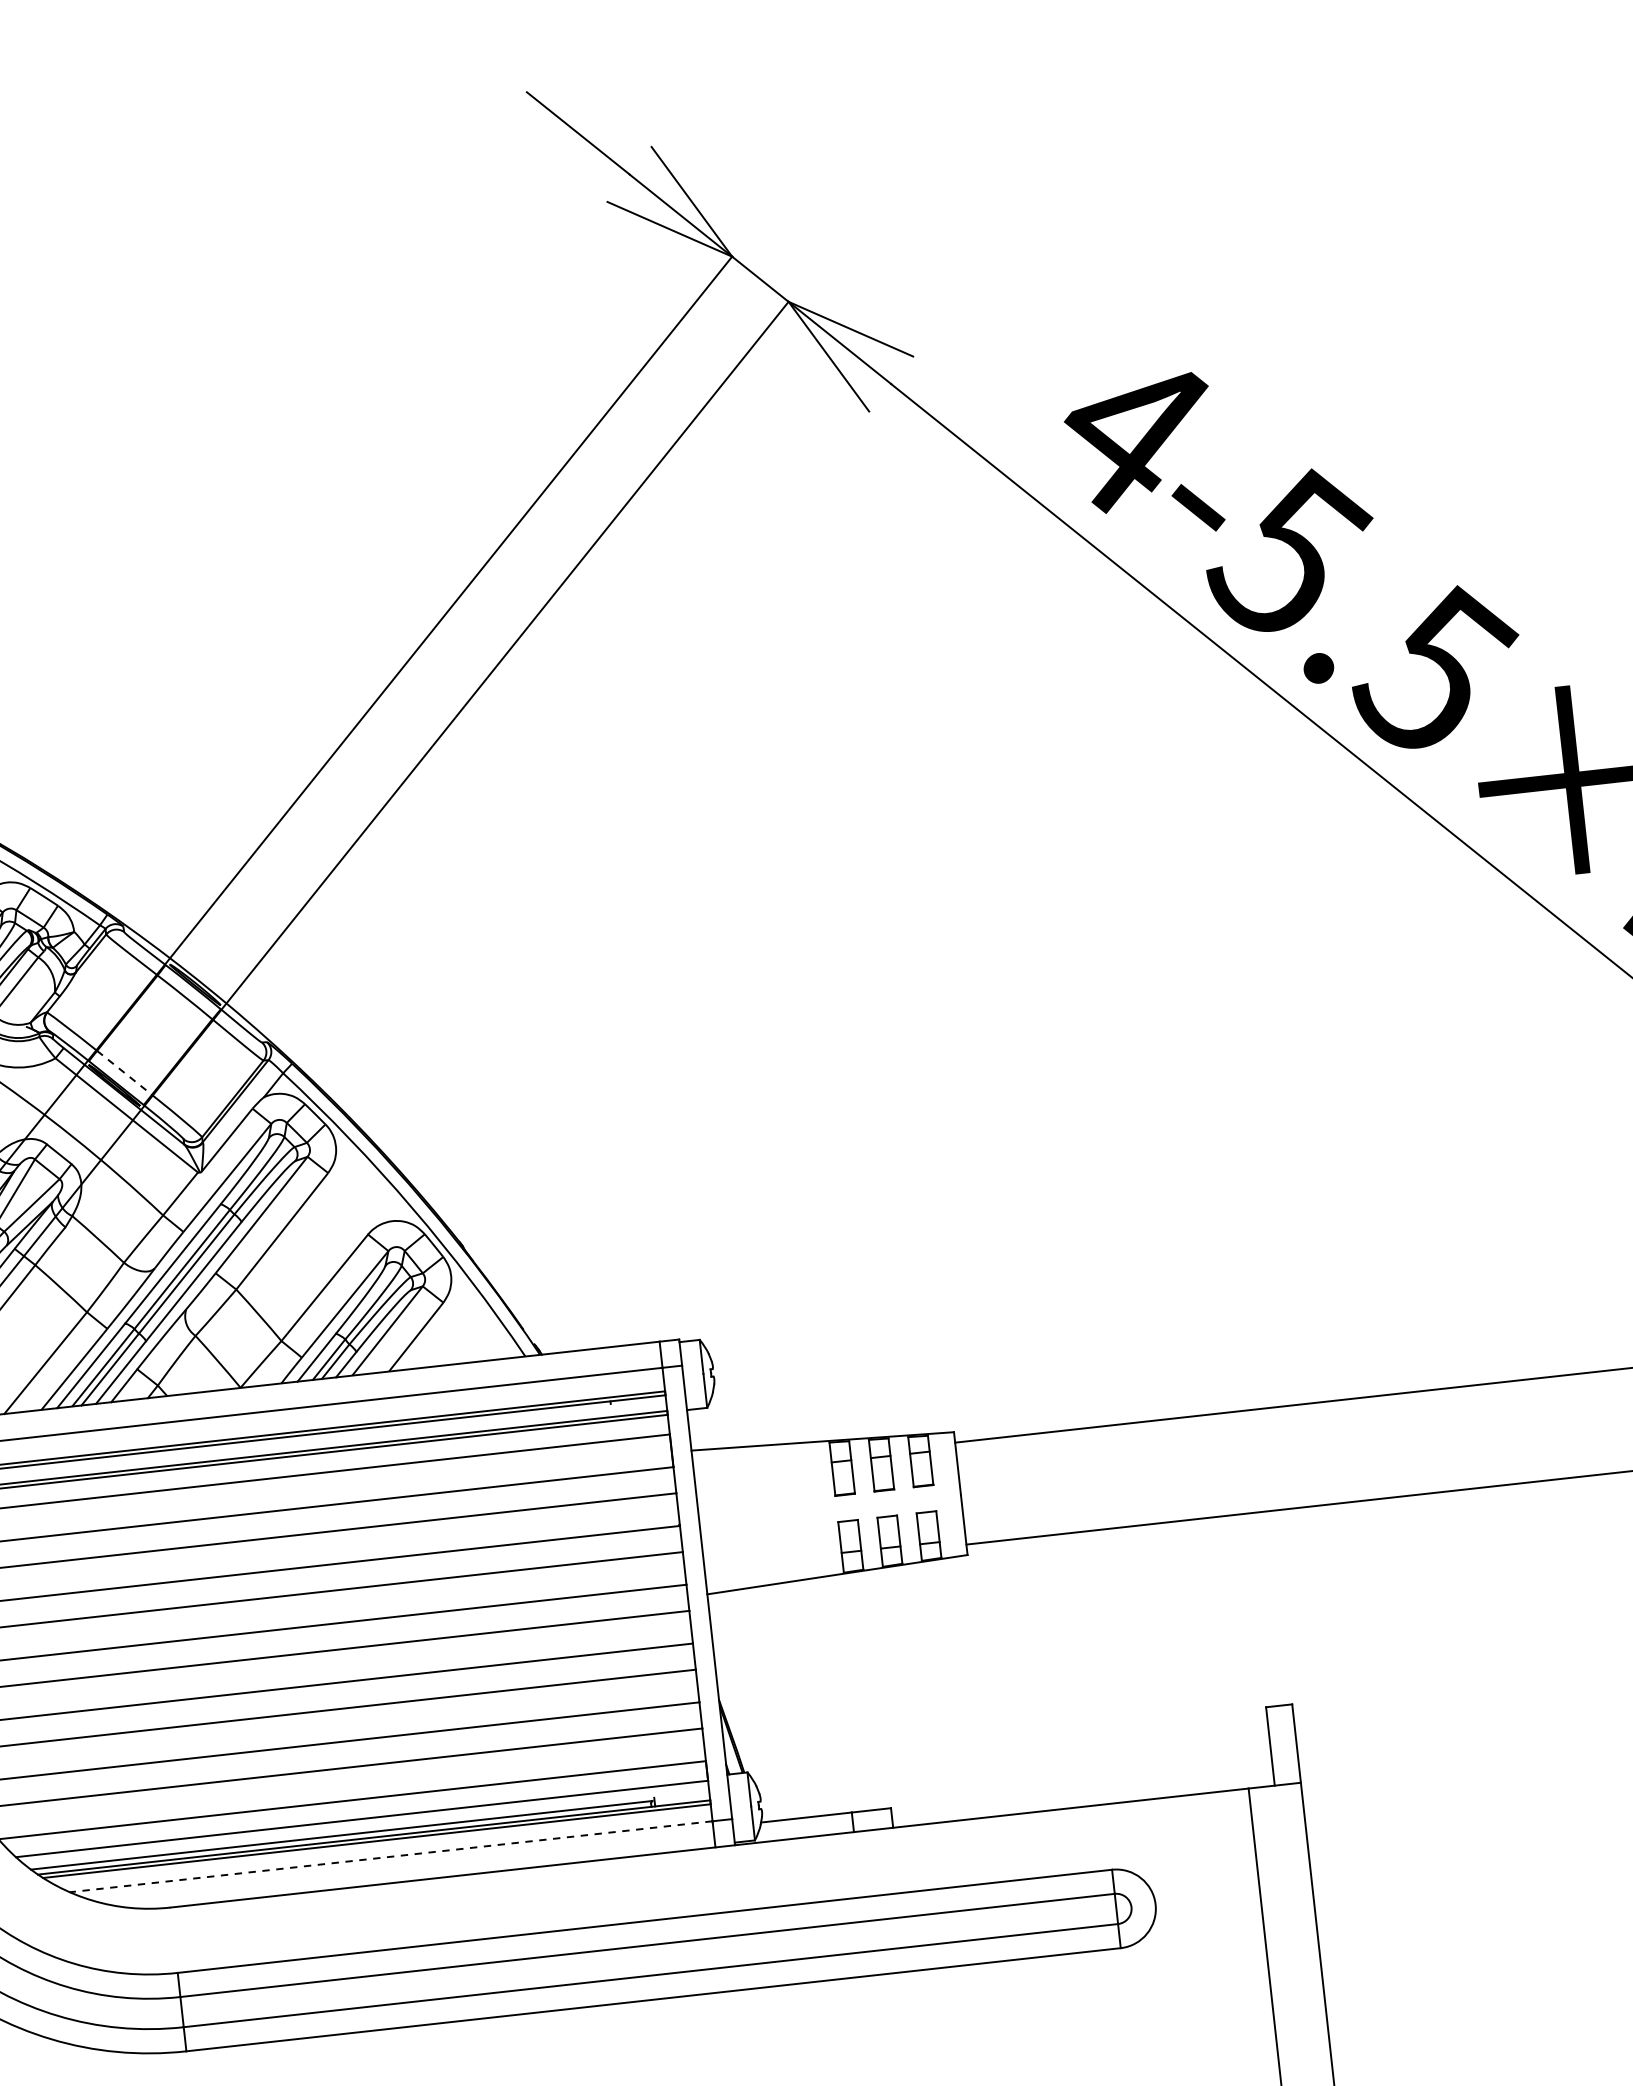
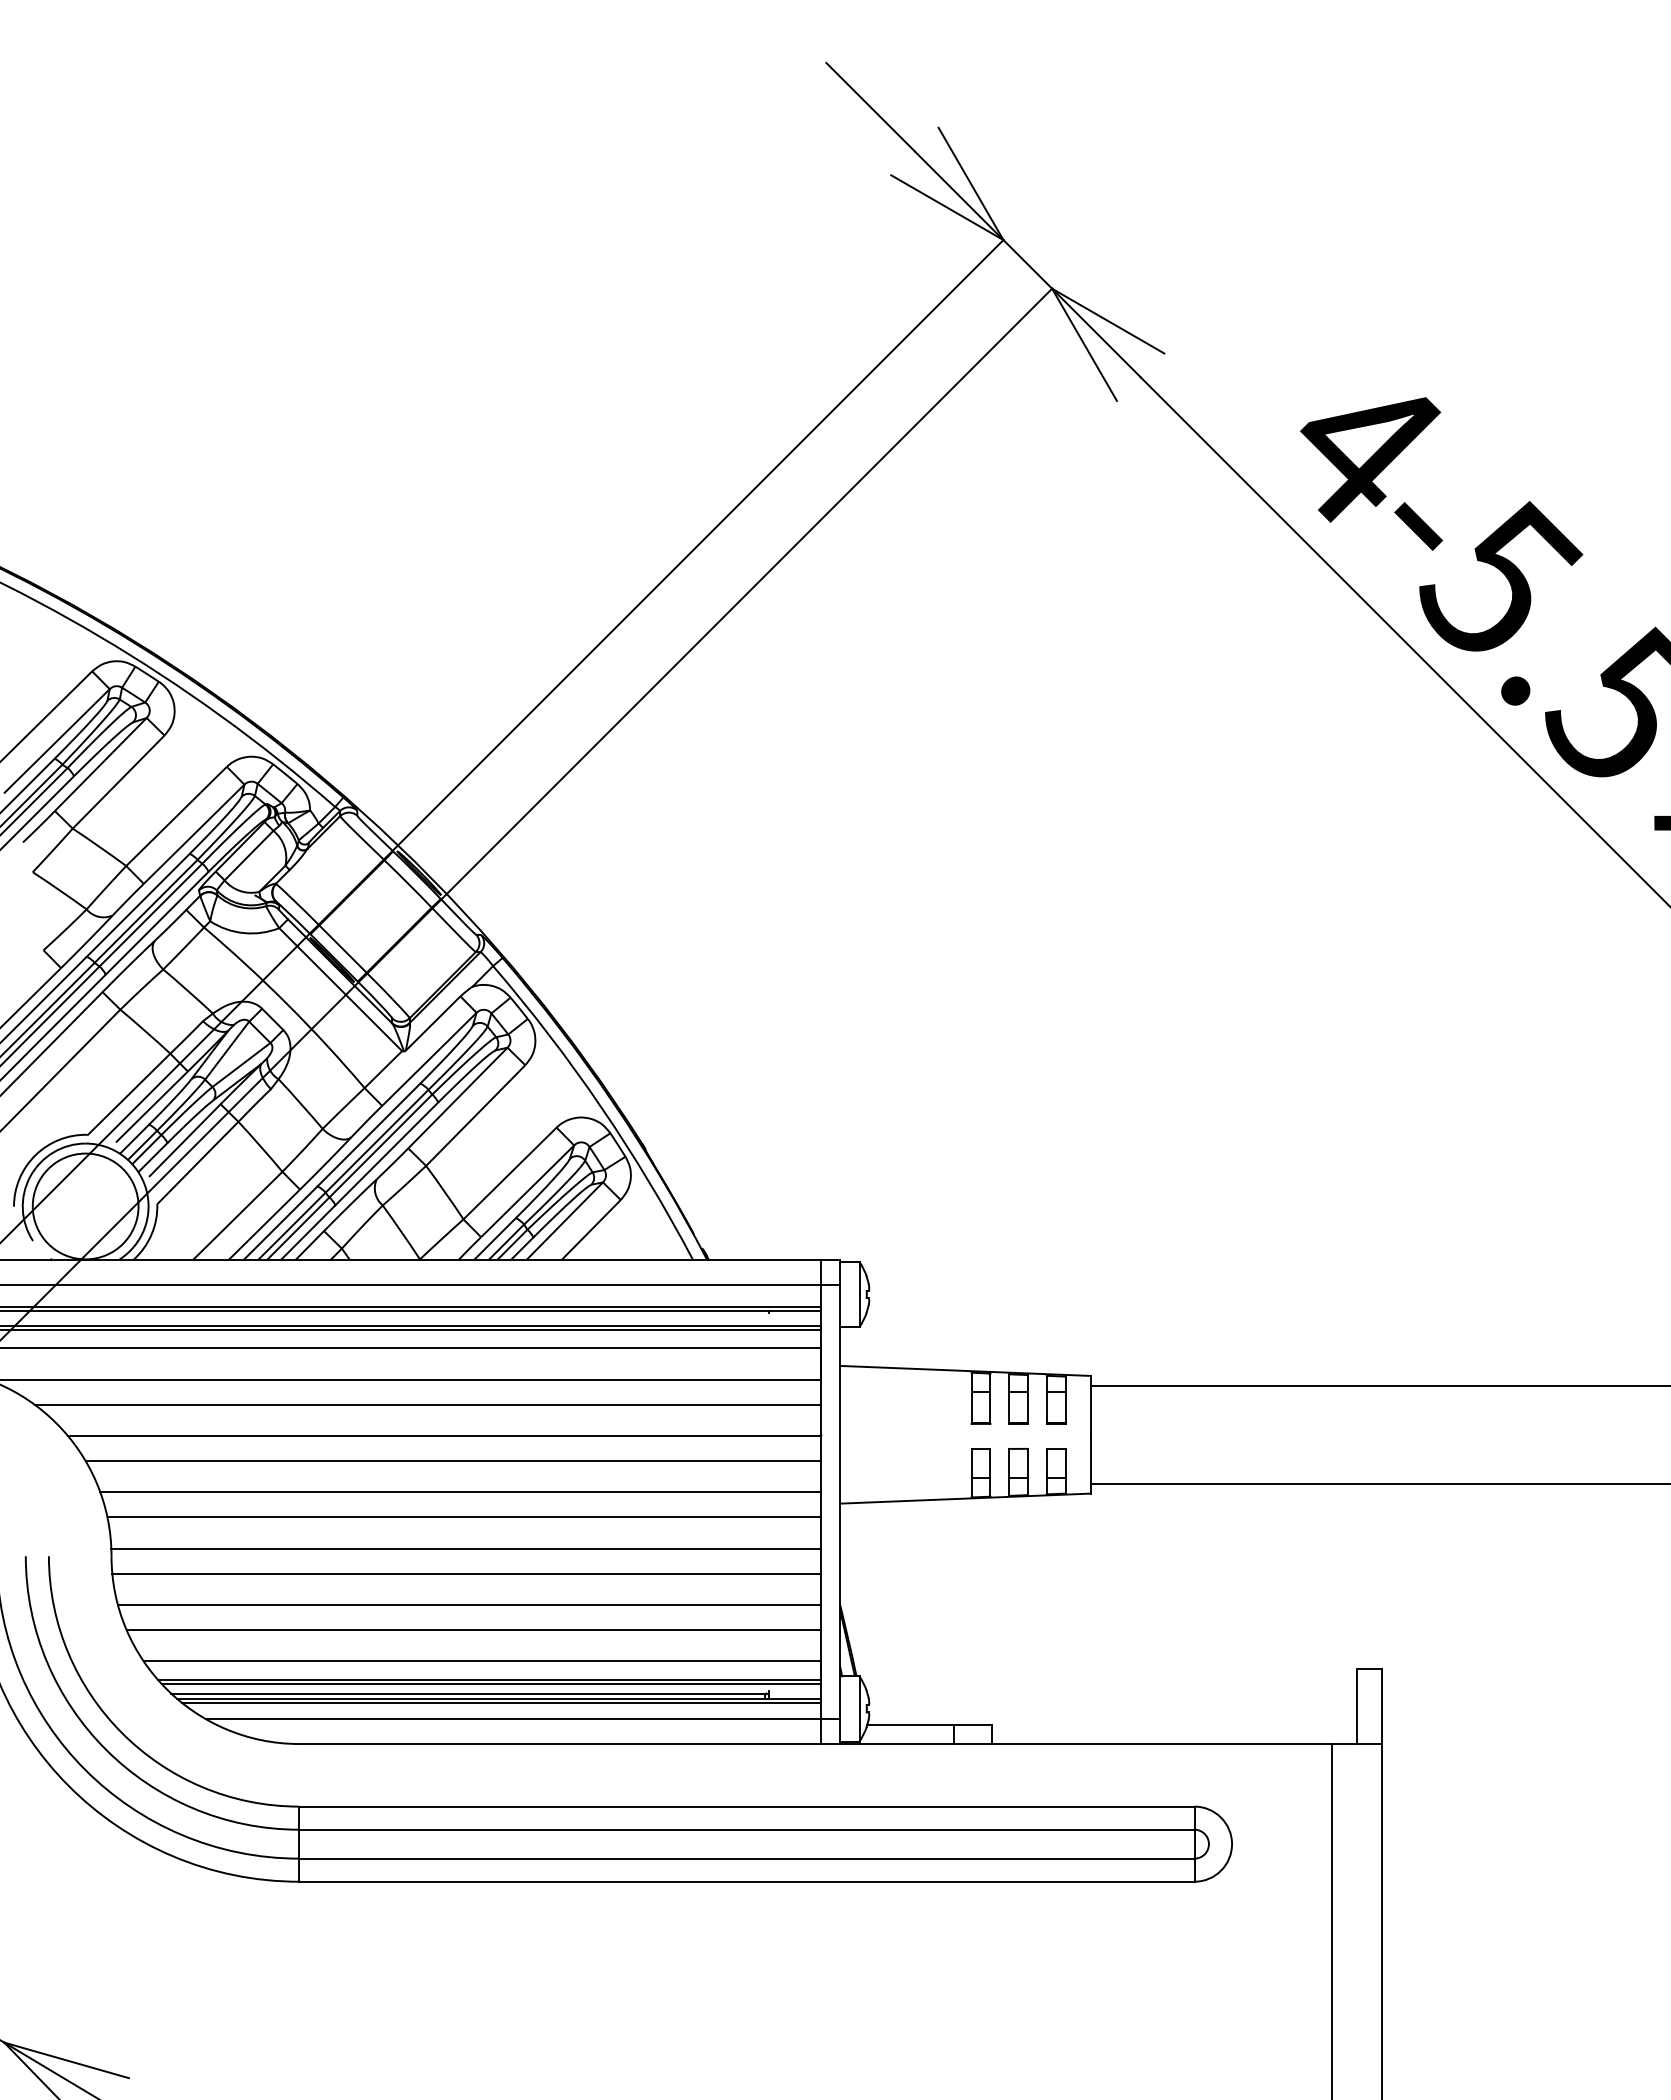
line: (125, 1073) -> (343, 949), dashed -> solid
line: (364, 1822) -> (491, 1683), added
line: (391, 1856) -> (513, 1718), dashed -> solid

